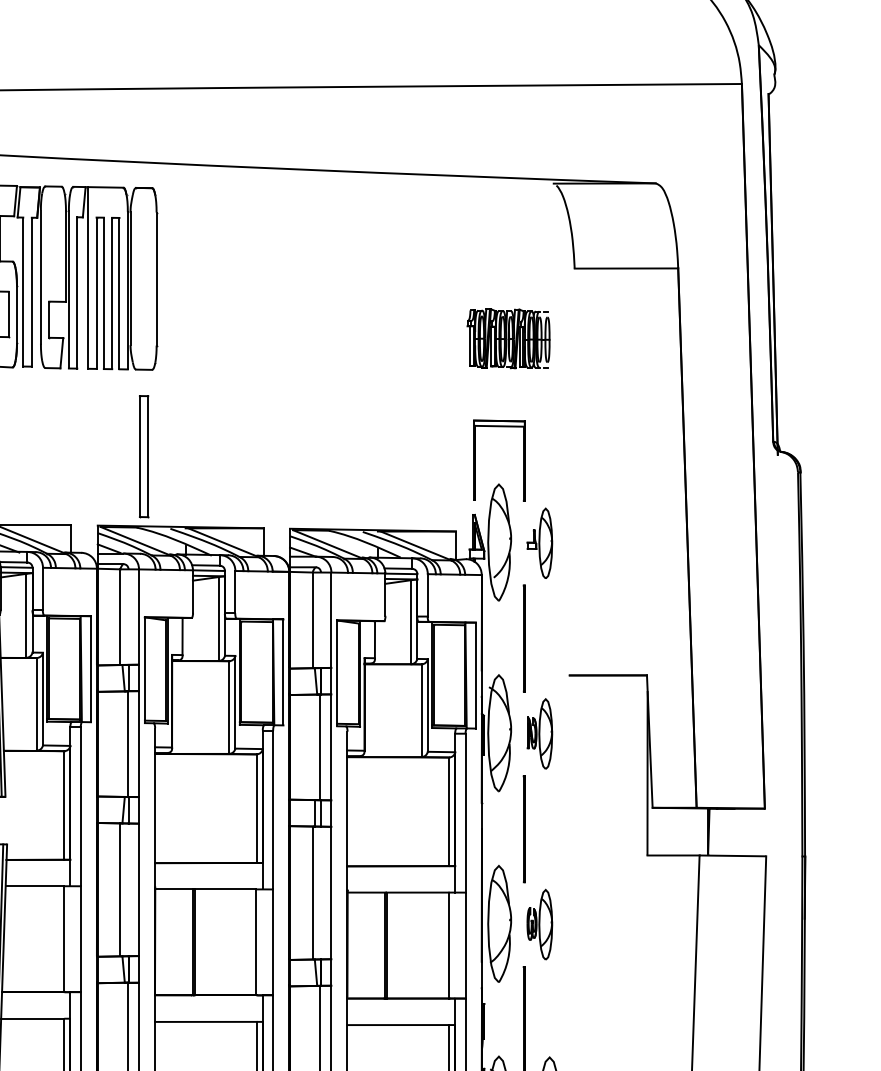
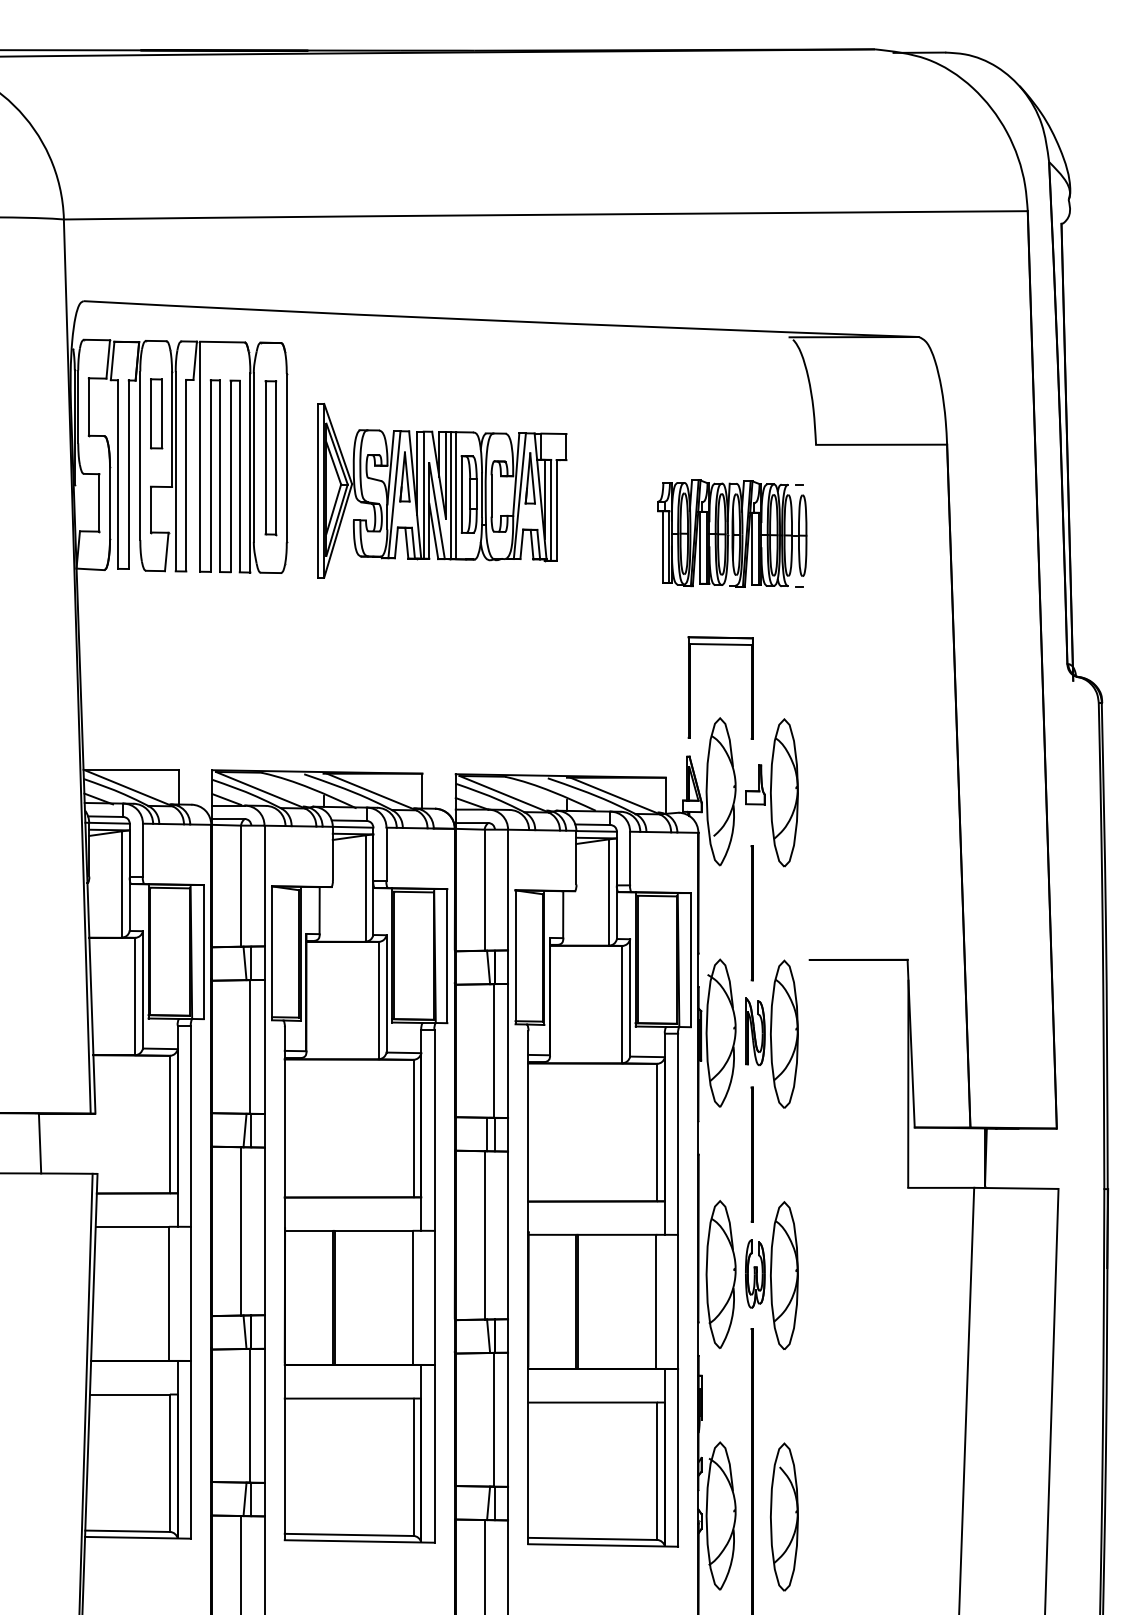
part: (53, 243) -> (156, 413), added
part: (279, 304) -> (442, 490), added
part: (508, 338) -> (732, 533), size x1.43
part: (143, 457) -> (270, 458), moved
part: (539, 543) -> (771, 792), size x1.67
part: (539, 733) -> (771, 1033), size x1.67
part: (539, 924) -> (771, 1275), size x1.67

